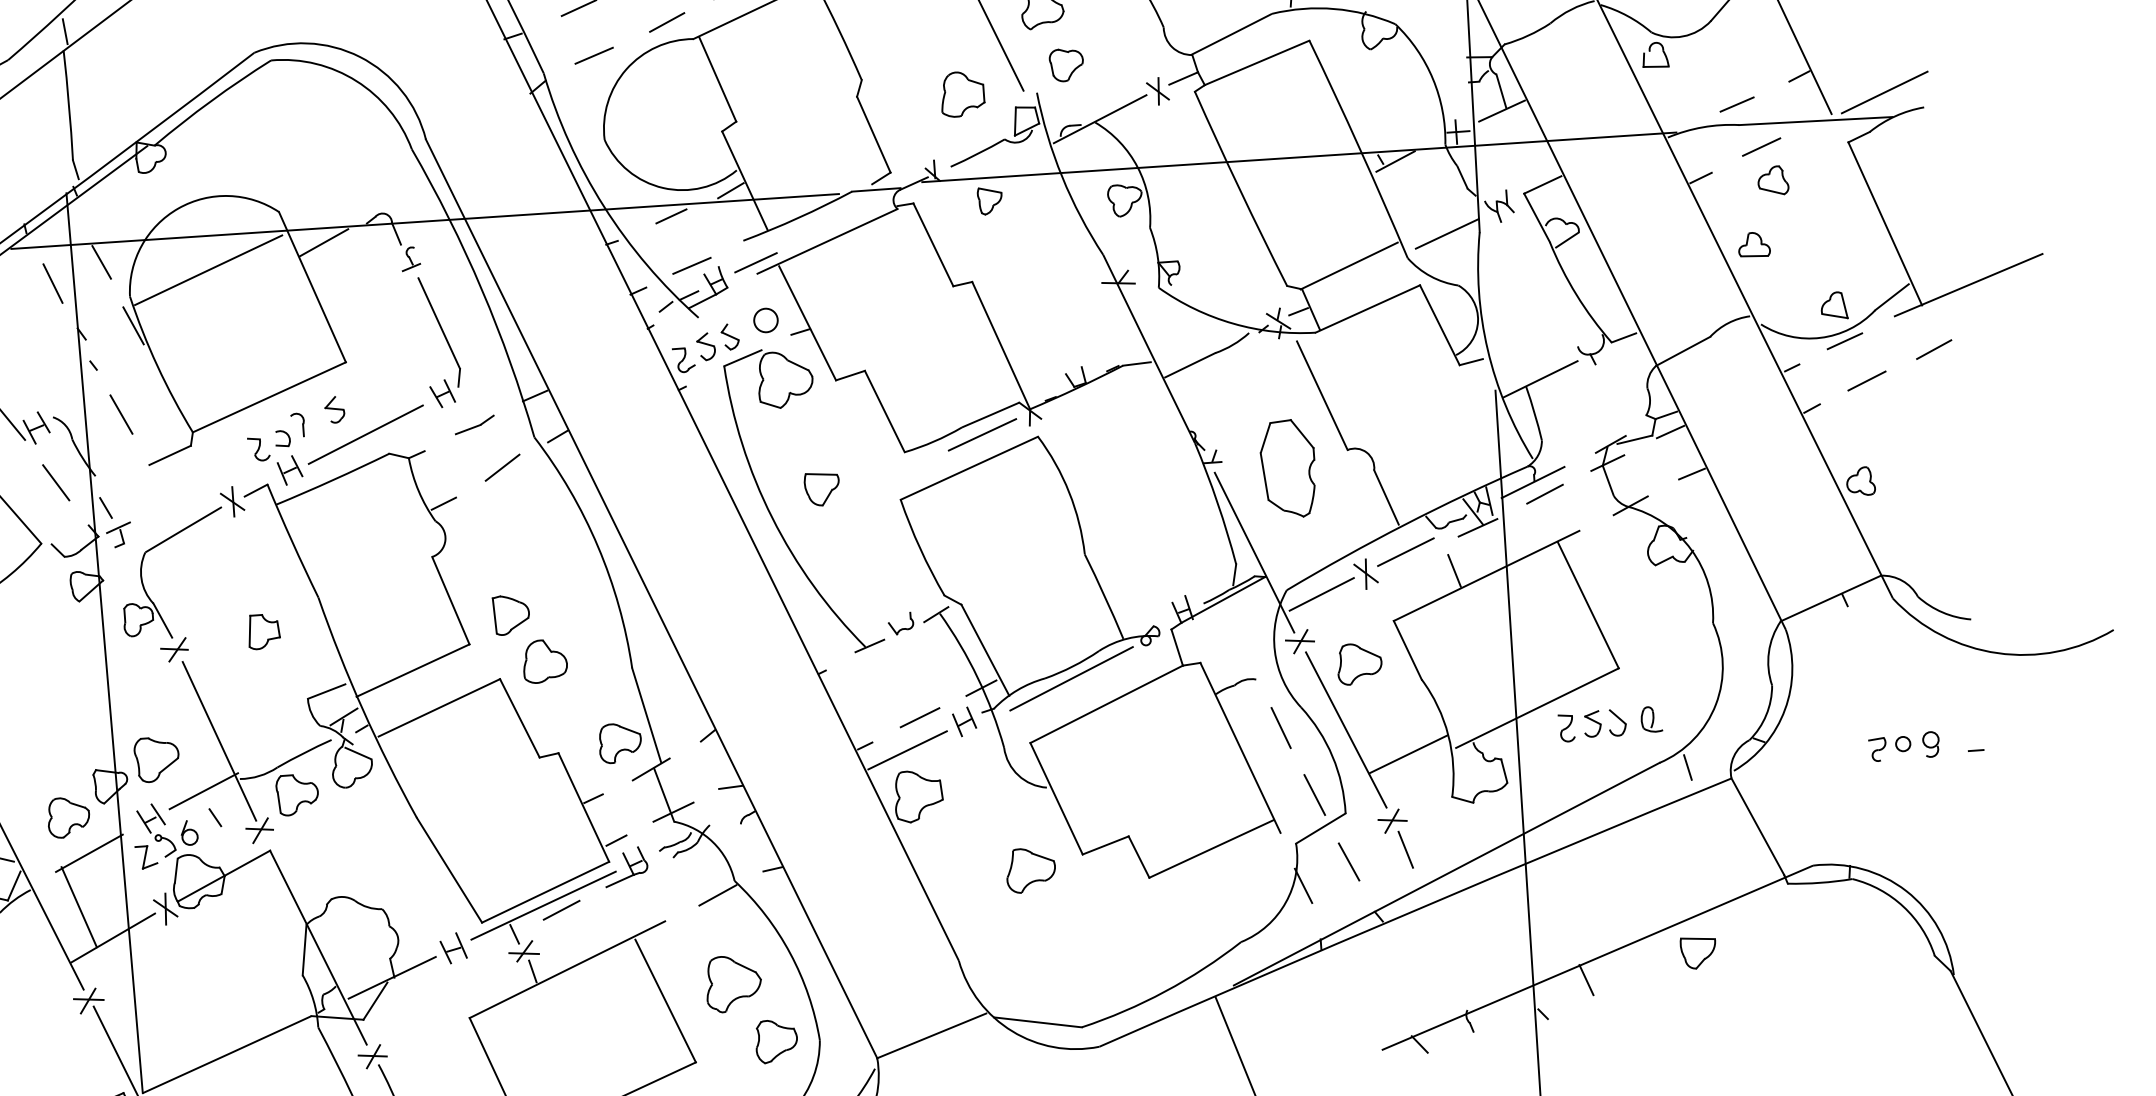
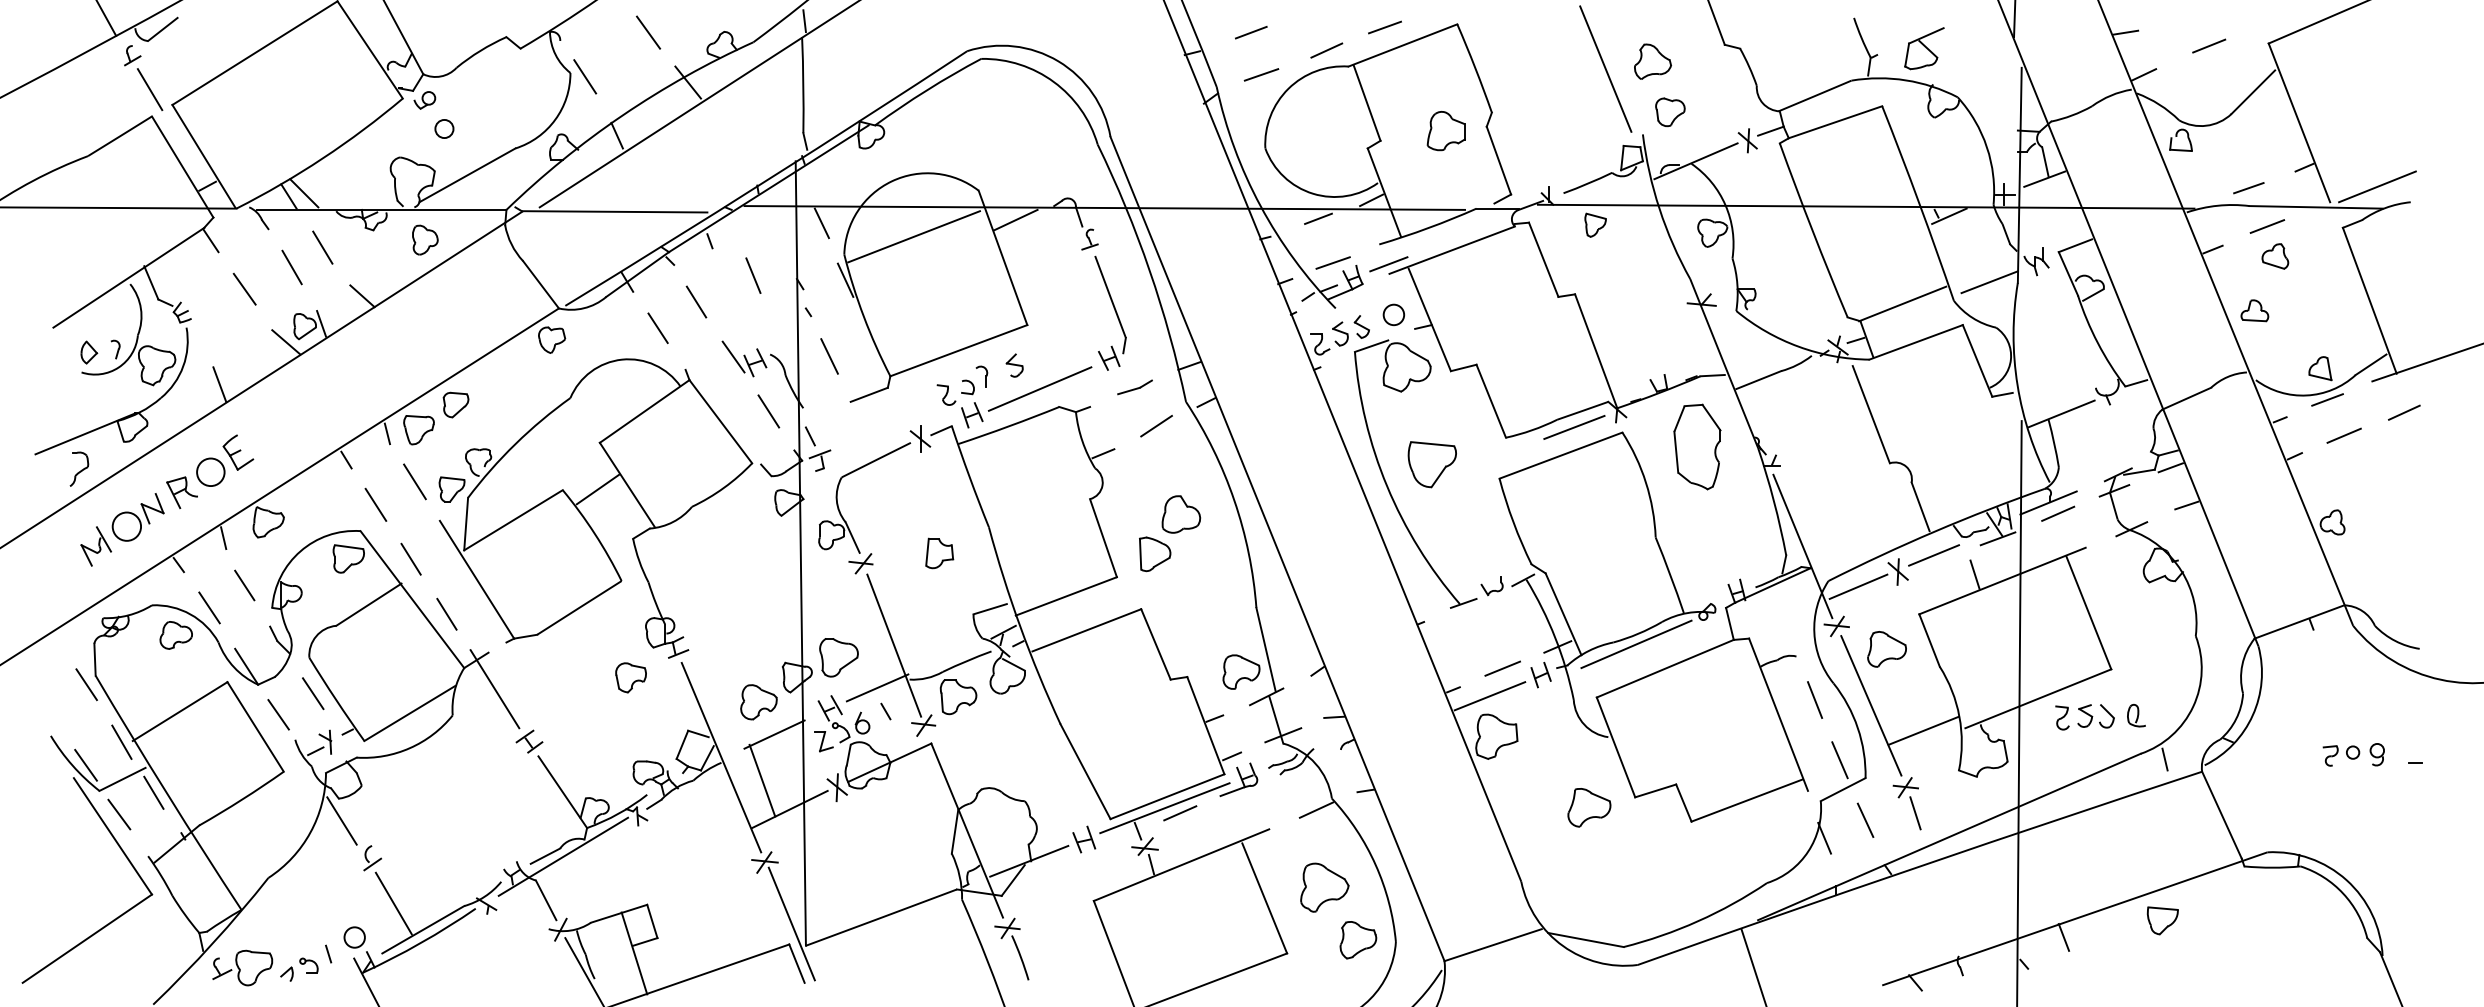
part: (961, 94) -> (1445, 131), moved
line: (53, 283) -> (753, 275), moved
part: (1288, 468) -> (1697, 446), moved
part: (821, 489) -> (1431, 464), size x1.6
part: (545, 661) -> (1181, 514), moved

